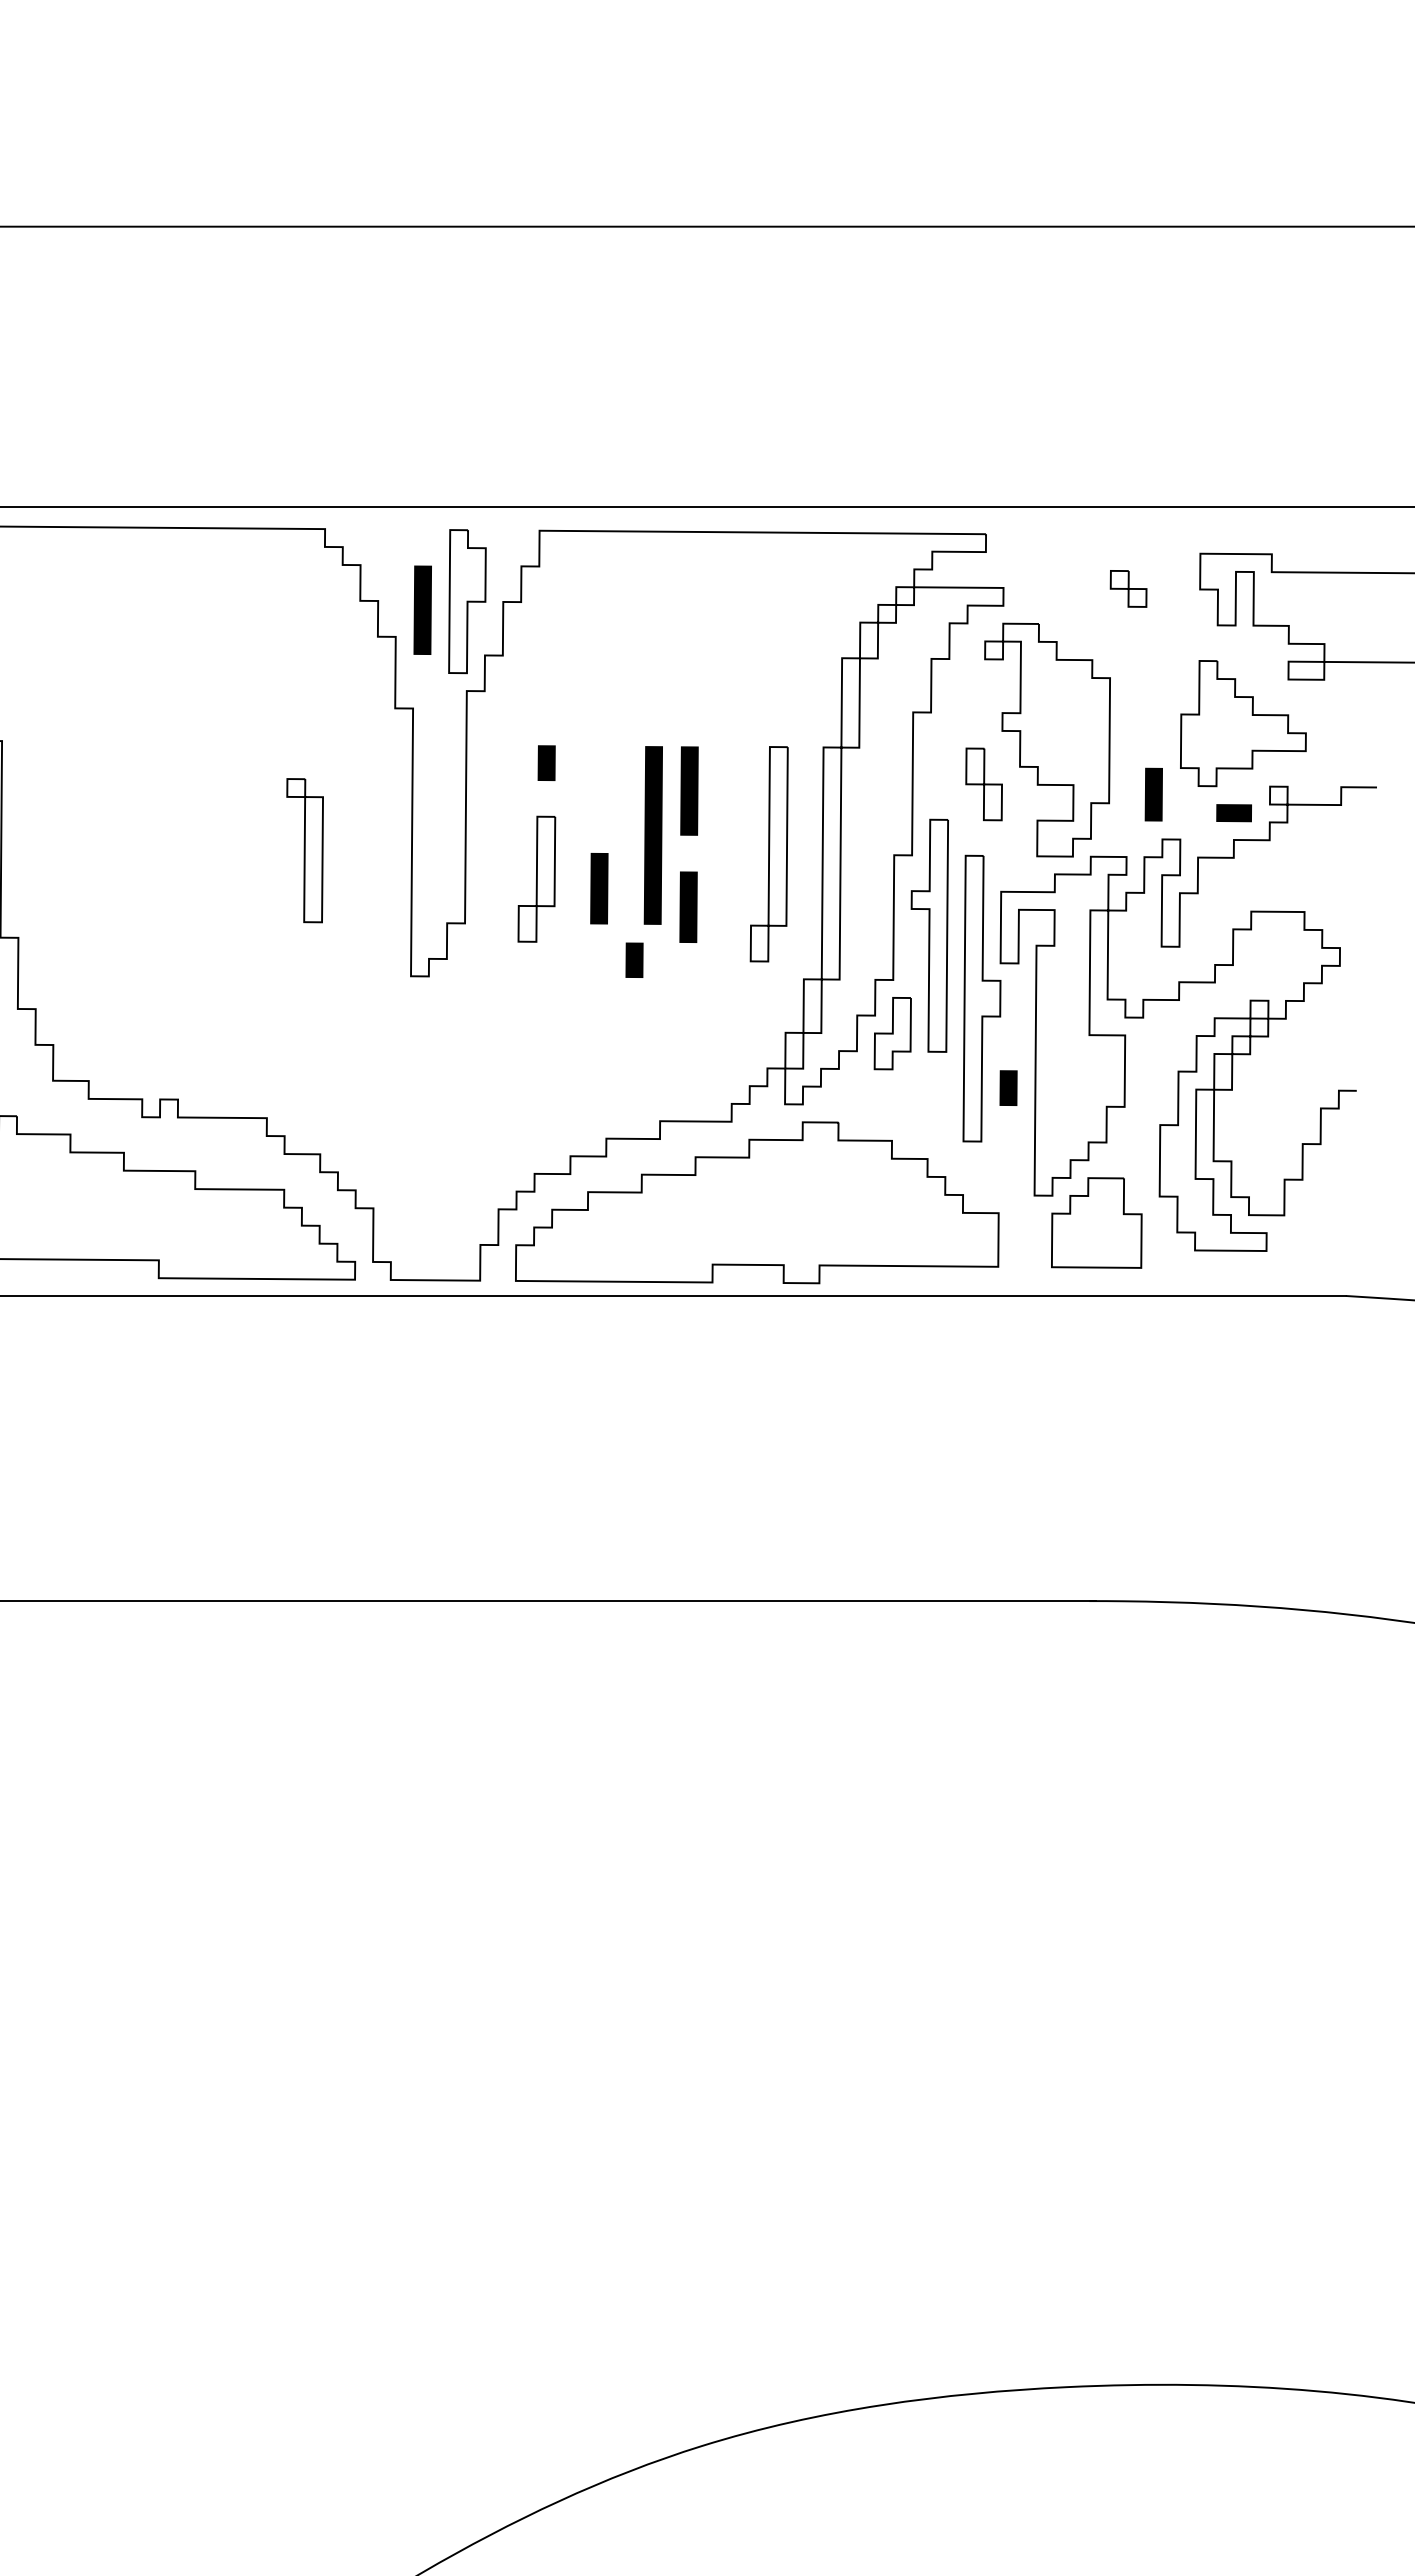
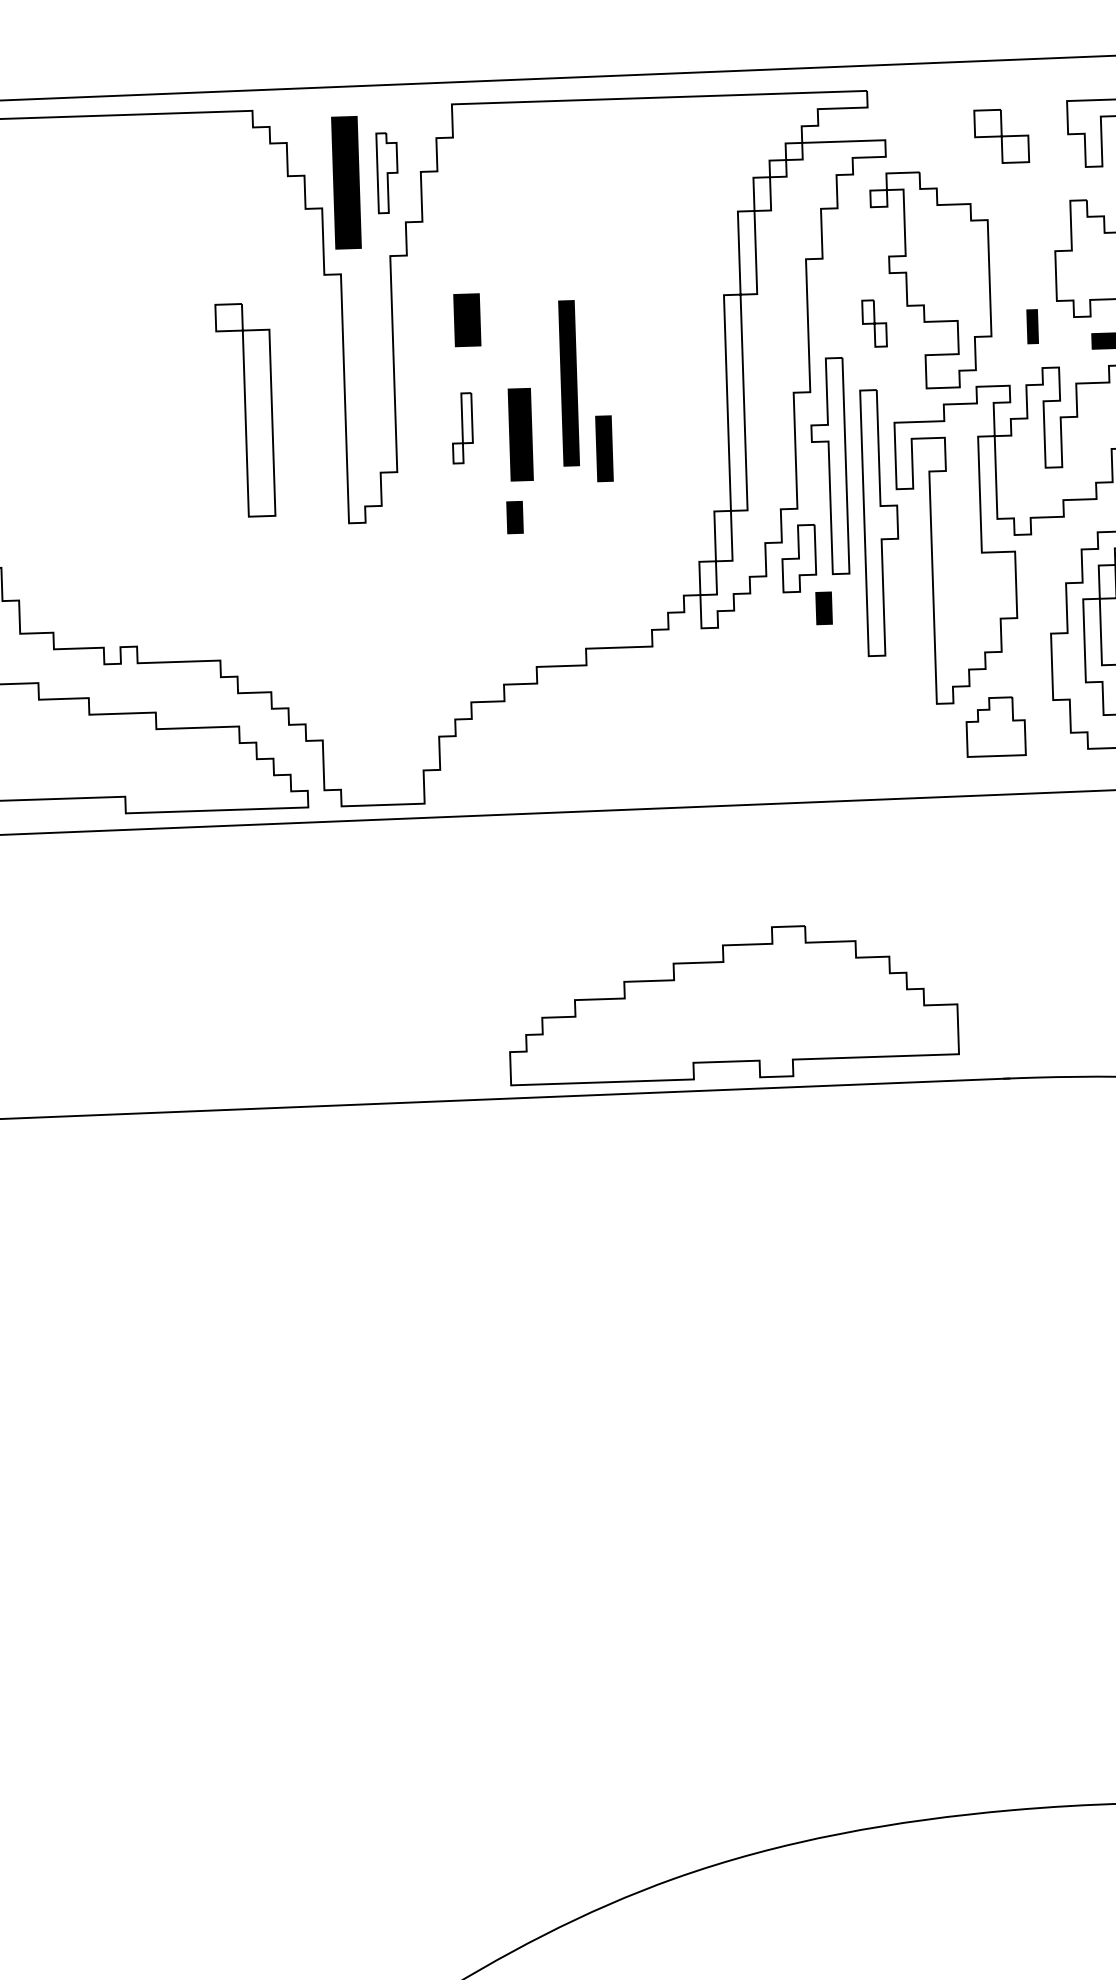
part: (1128, 588) -> (1001, 136), size x1.6
part: (467, 601) -> (387, 172), size x0.6
part: (422, 609) -> (346, 181), size x1.6
part: (546, 762) -> (466, 319), size x1.6
part: (983, 784) -> (874, 323), size x0.7
part: (689, 790) -> (600, 340), removed
part: (1153, 794) -> (1032, 326), size x0.7
part: (304, 850) -> (245, 410), size x1.6
part: (768, 854) -> (676, 396), removed
part: (536, 878) -> (462, 427), size x0.6
part: (599, 888) -> (520, 434), size x1.4
part: (634, 959) -> (514, 516), moved
part: (1008, 1087) -> (823, 607), moved
part: (757, 1202) -> (732, 1003), moved
part: (1096, 1222) -> (995, 726), size x0.7

